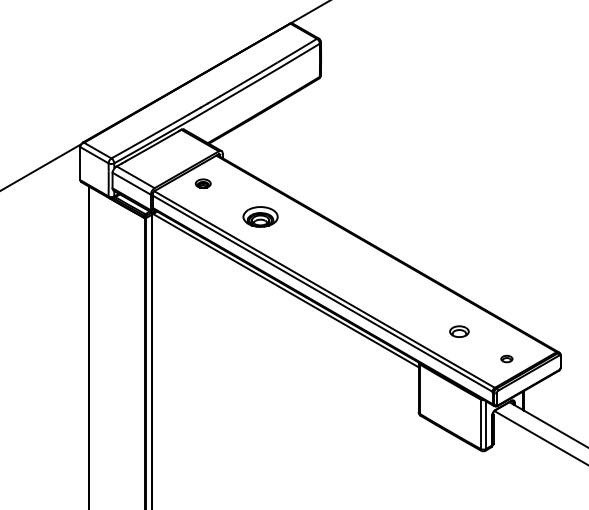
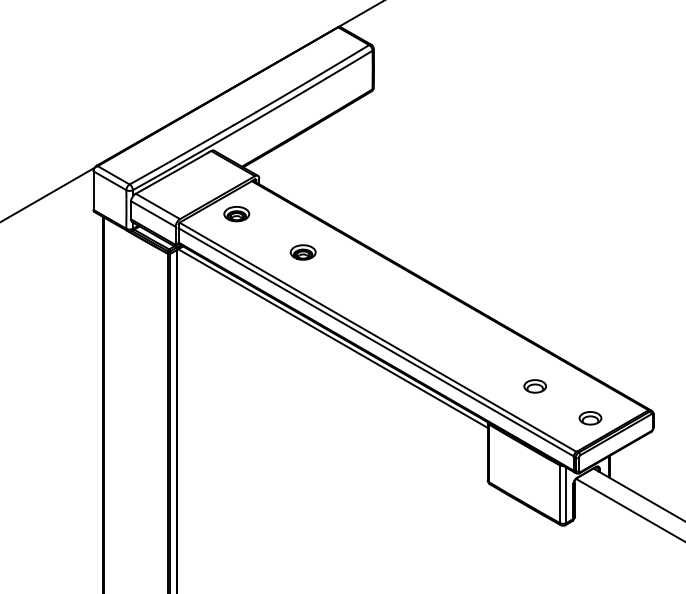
part: (202, 183) -> (235, 213), size x1.43
part: (259, 216) -> (302, 252), size x0.62
part: (506, 358) -> (590, 417), size x1.67

